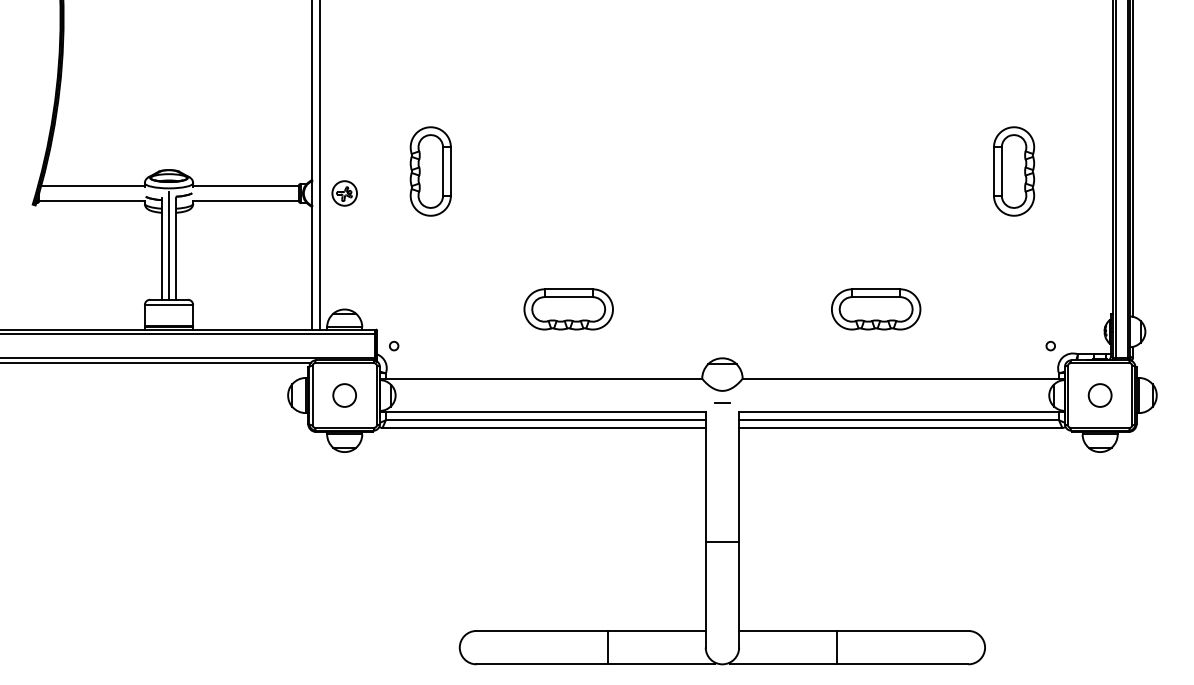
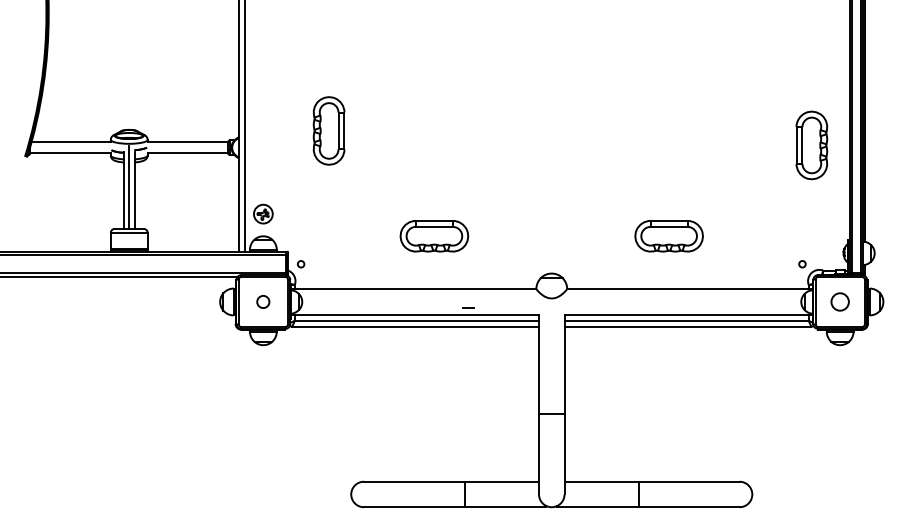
part: (1014, 171) -> (812, 145), moved
part: (344, 193) -> (263, 214), moved
circle: (344, 395) -> (263, 301), size x0.7
line: (722, 402) -> (468, 307), moved

